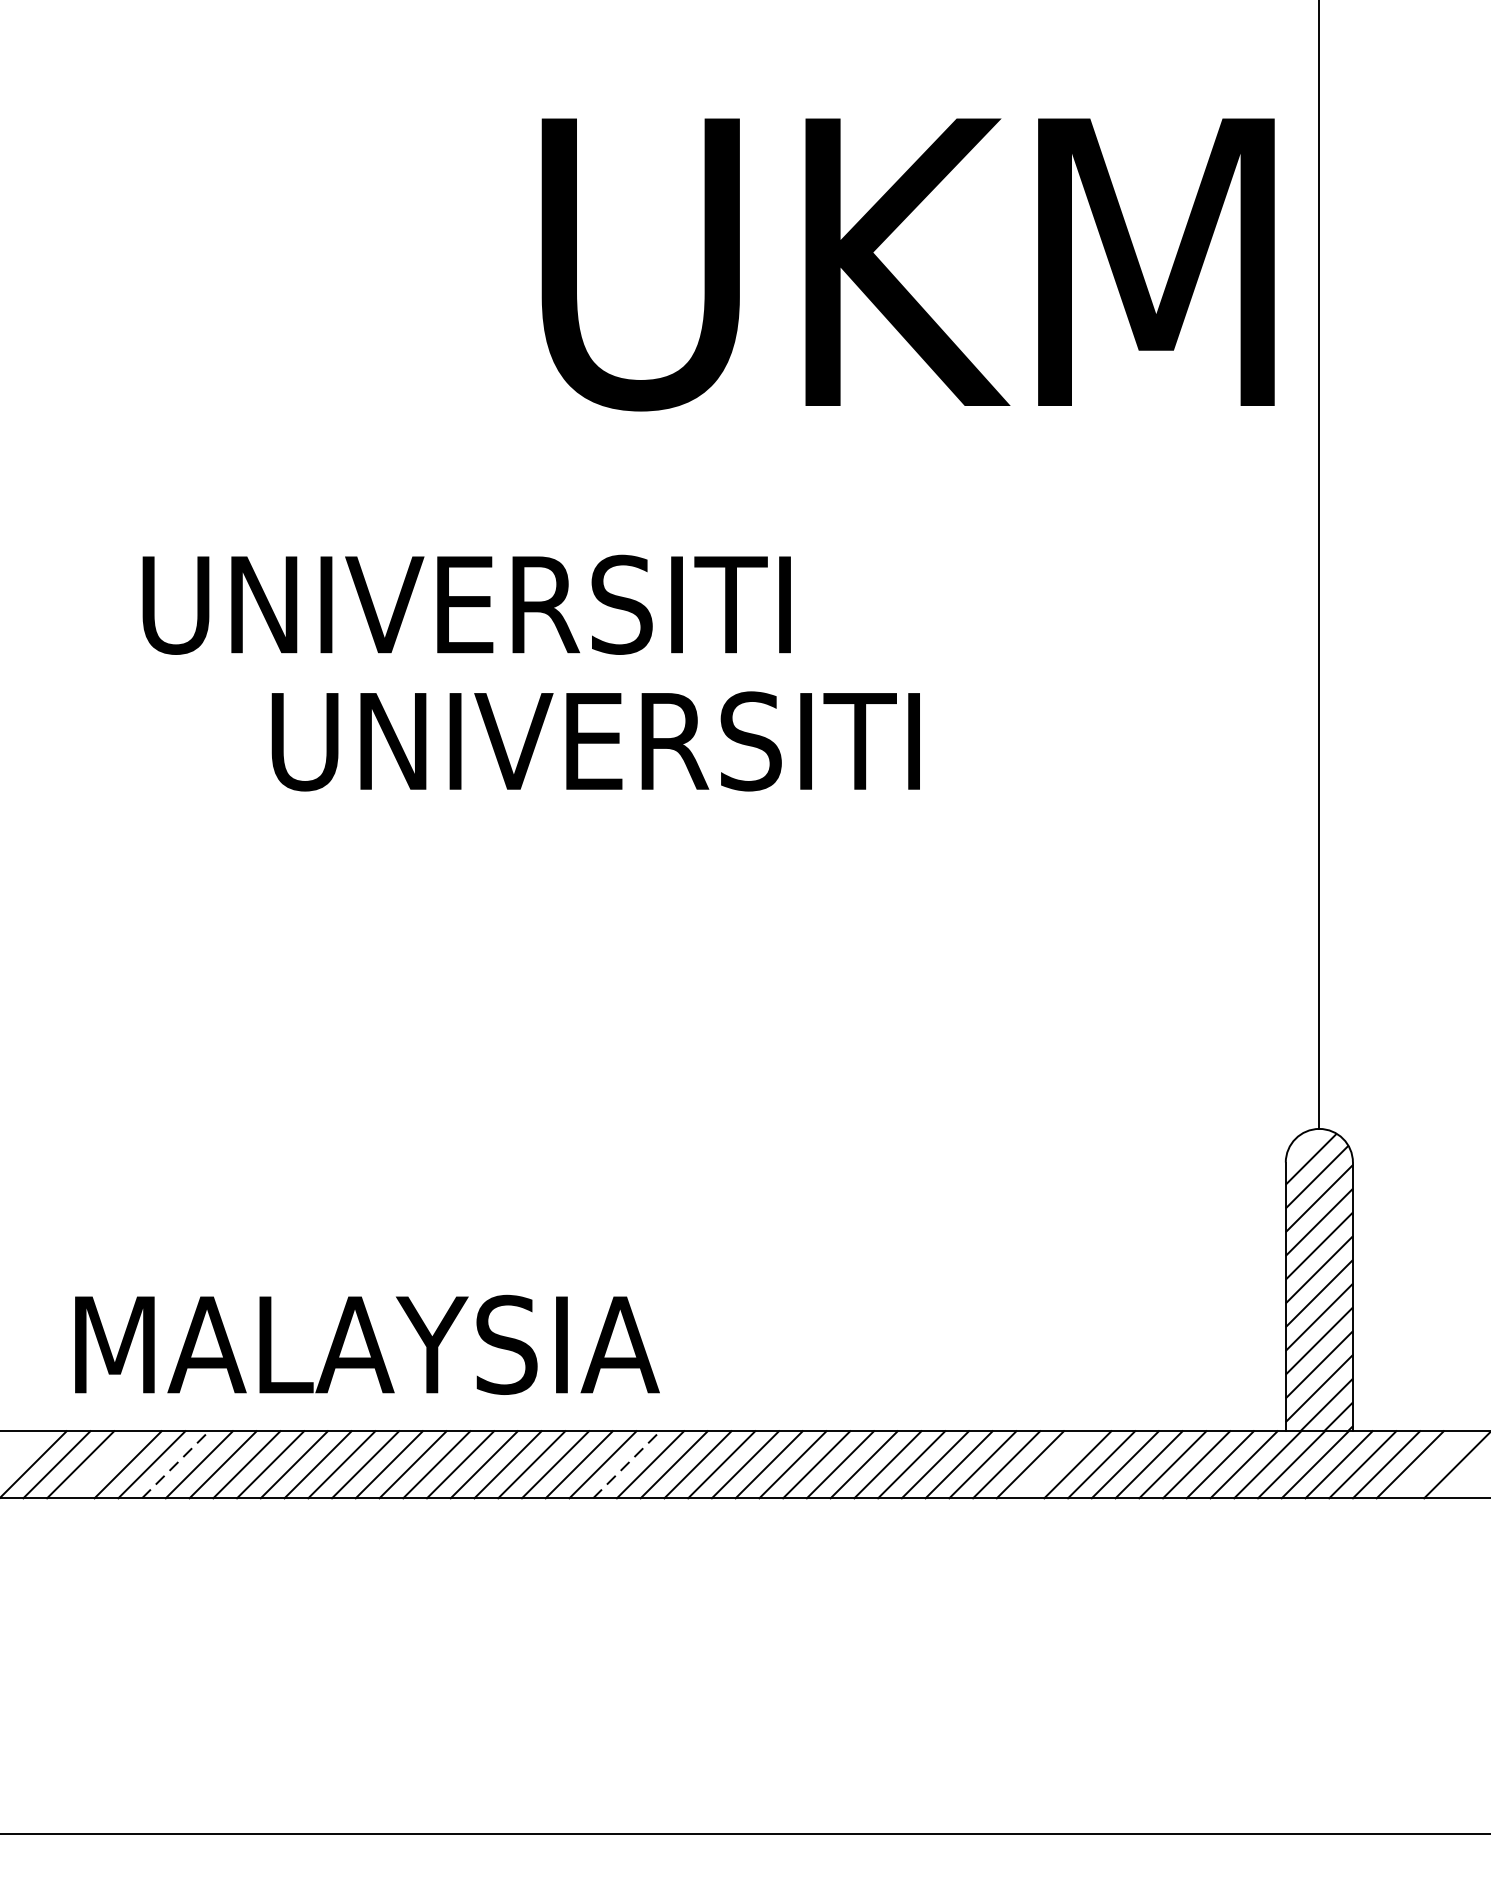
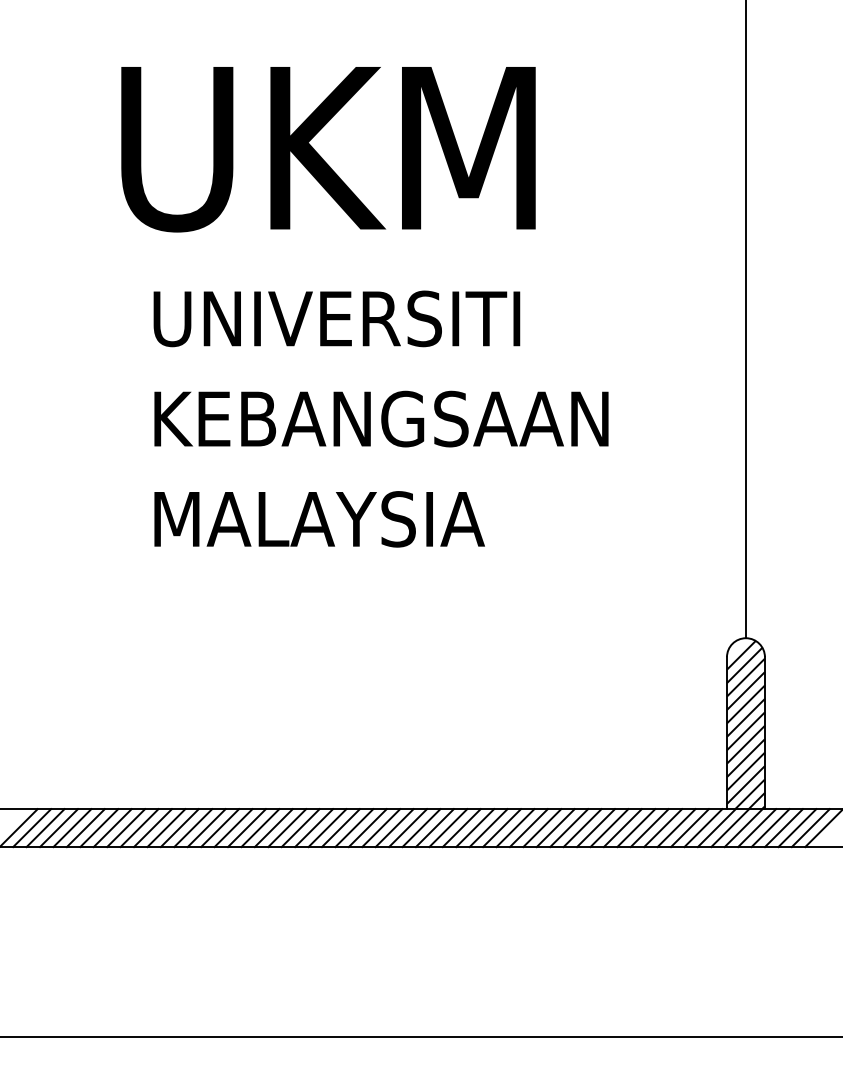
text: (908, 264) -> (328, 149), moved
text: (466, 604) -> (336, 318), moved
text: (672, 740) -> (380, 418), UNIVERSITI -> KEBANGSAAN
text: (367, 1345) -> (319, 519), moved
line: (105, 1465) -> (59, 828), added
line: (176, 1465) -> (99, 828), dashed -> solid
line: (627, 1465) -> (354, 828), dashed -> solid
line: (1055, 1465) -> (596, 828), added
line: (1433, 1465) -> (810, 828), added

